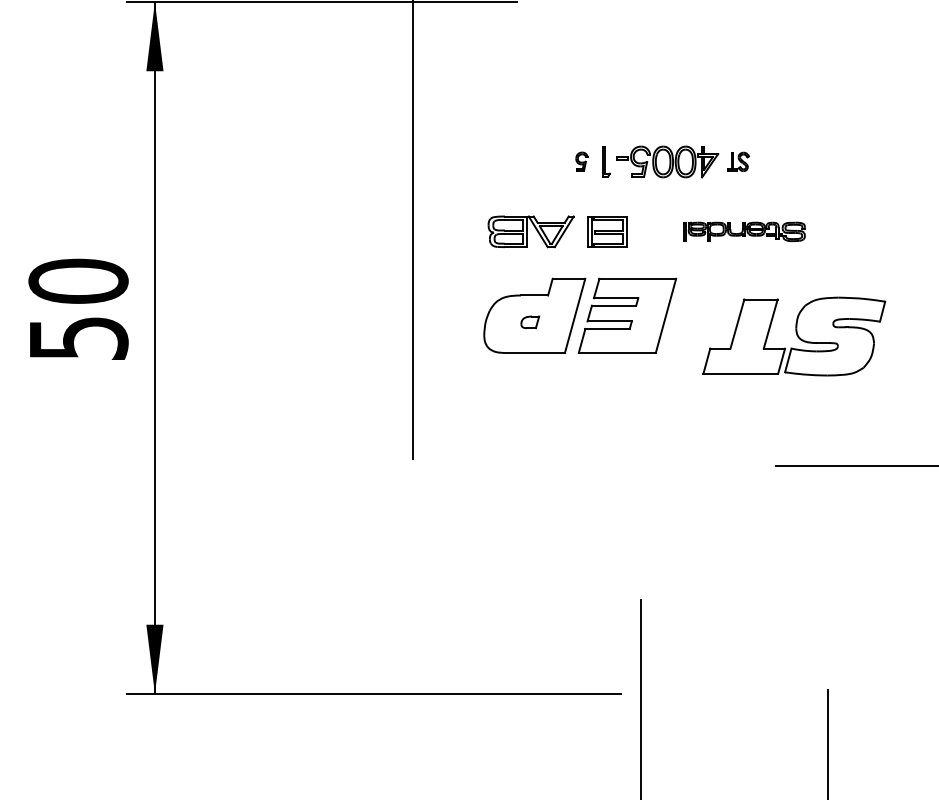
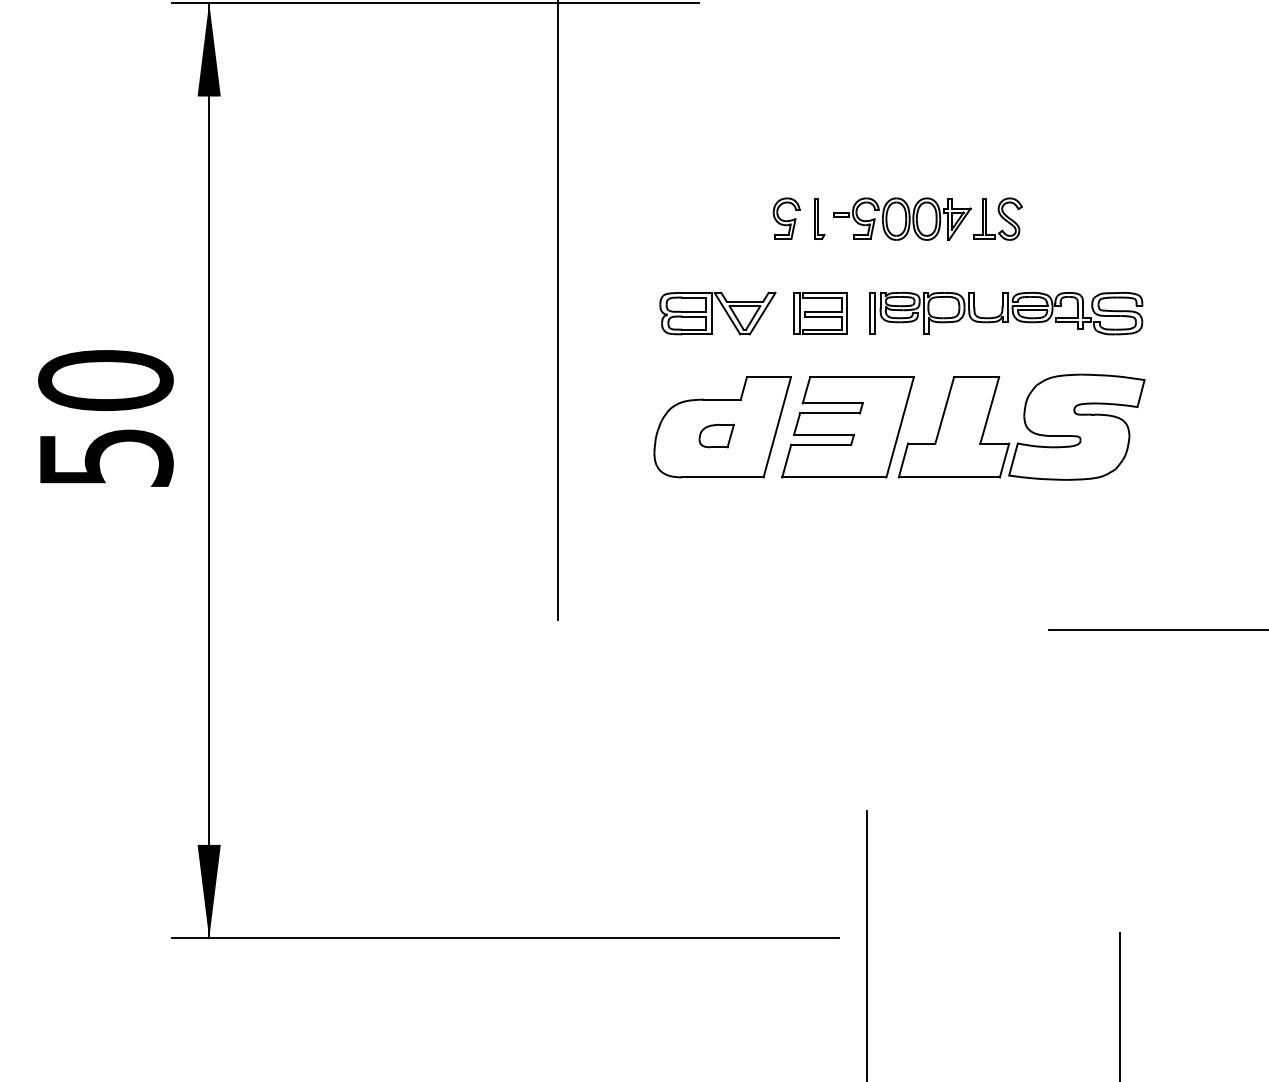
part: (581, 161) -> (786, 218), size x1.67
part: (737, 161) -> (997, 218), size x1.67
part: (744, 231) -> (1006, 313), size x1.67
part: (530, 321) -> (716, 435), size x1.43
part: (794, 336) -> (1021, 426), moved

